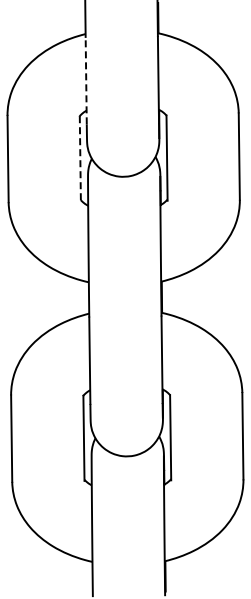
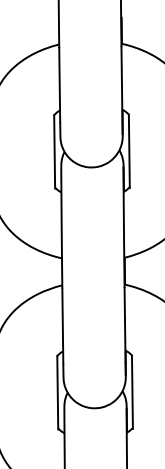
line: (86, 80) -> (59, 84), dashed -> solid
line: (80, 158) -> (54, 151), dashed -> solid

